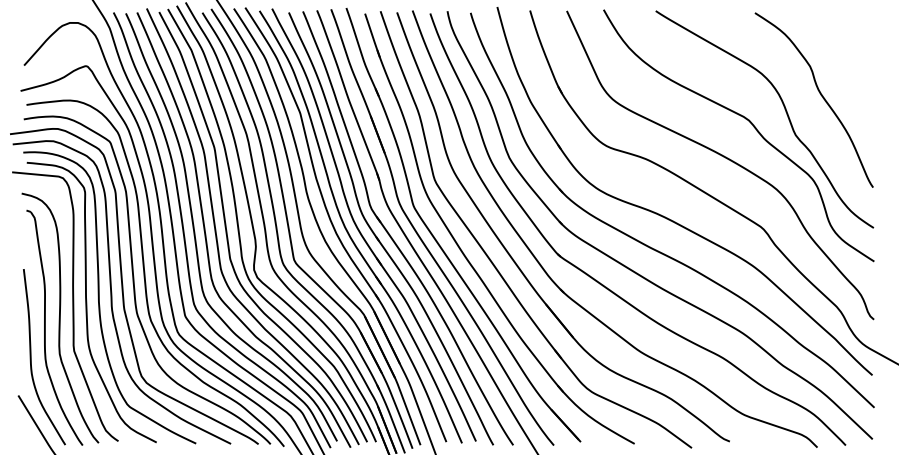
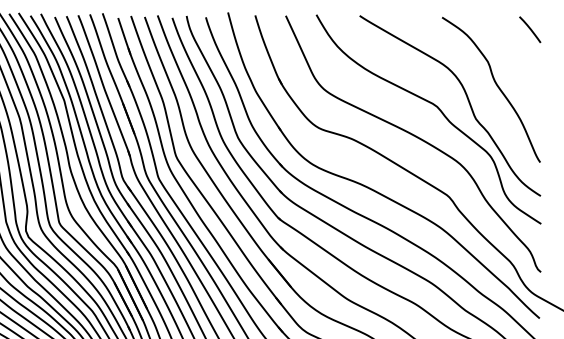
line: (860, 27) -> (529, 29), added

